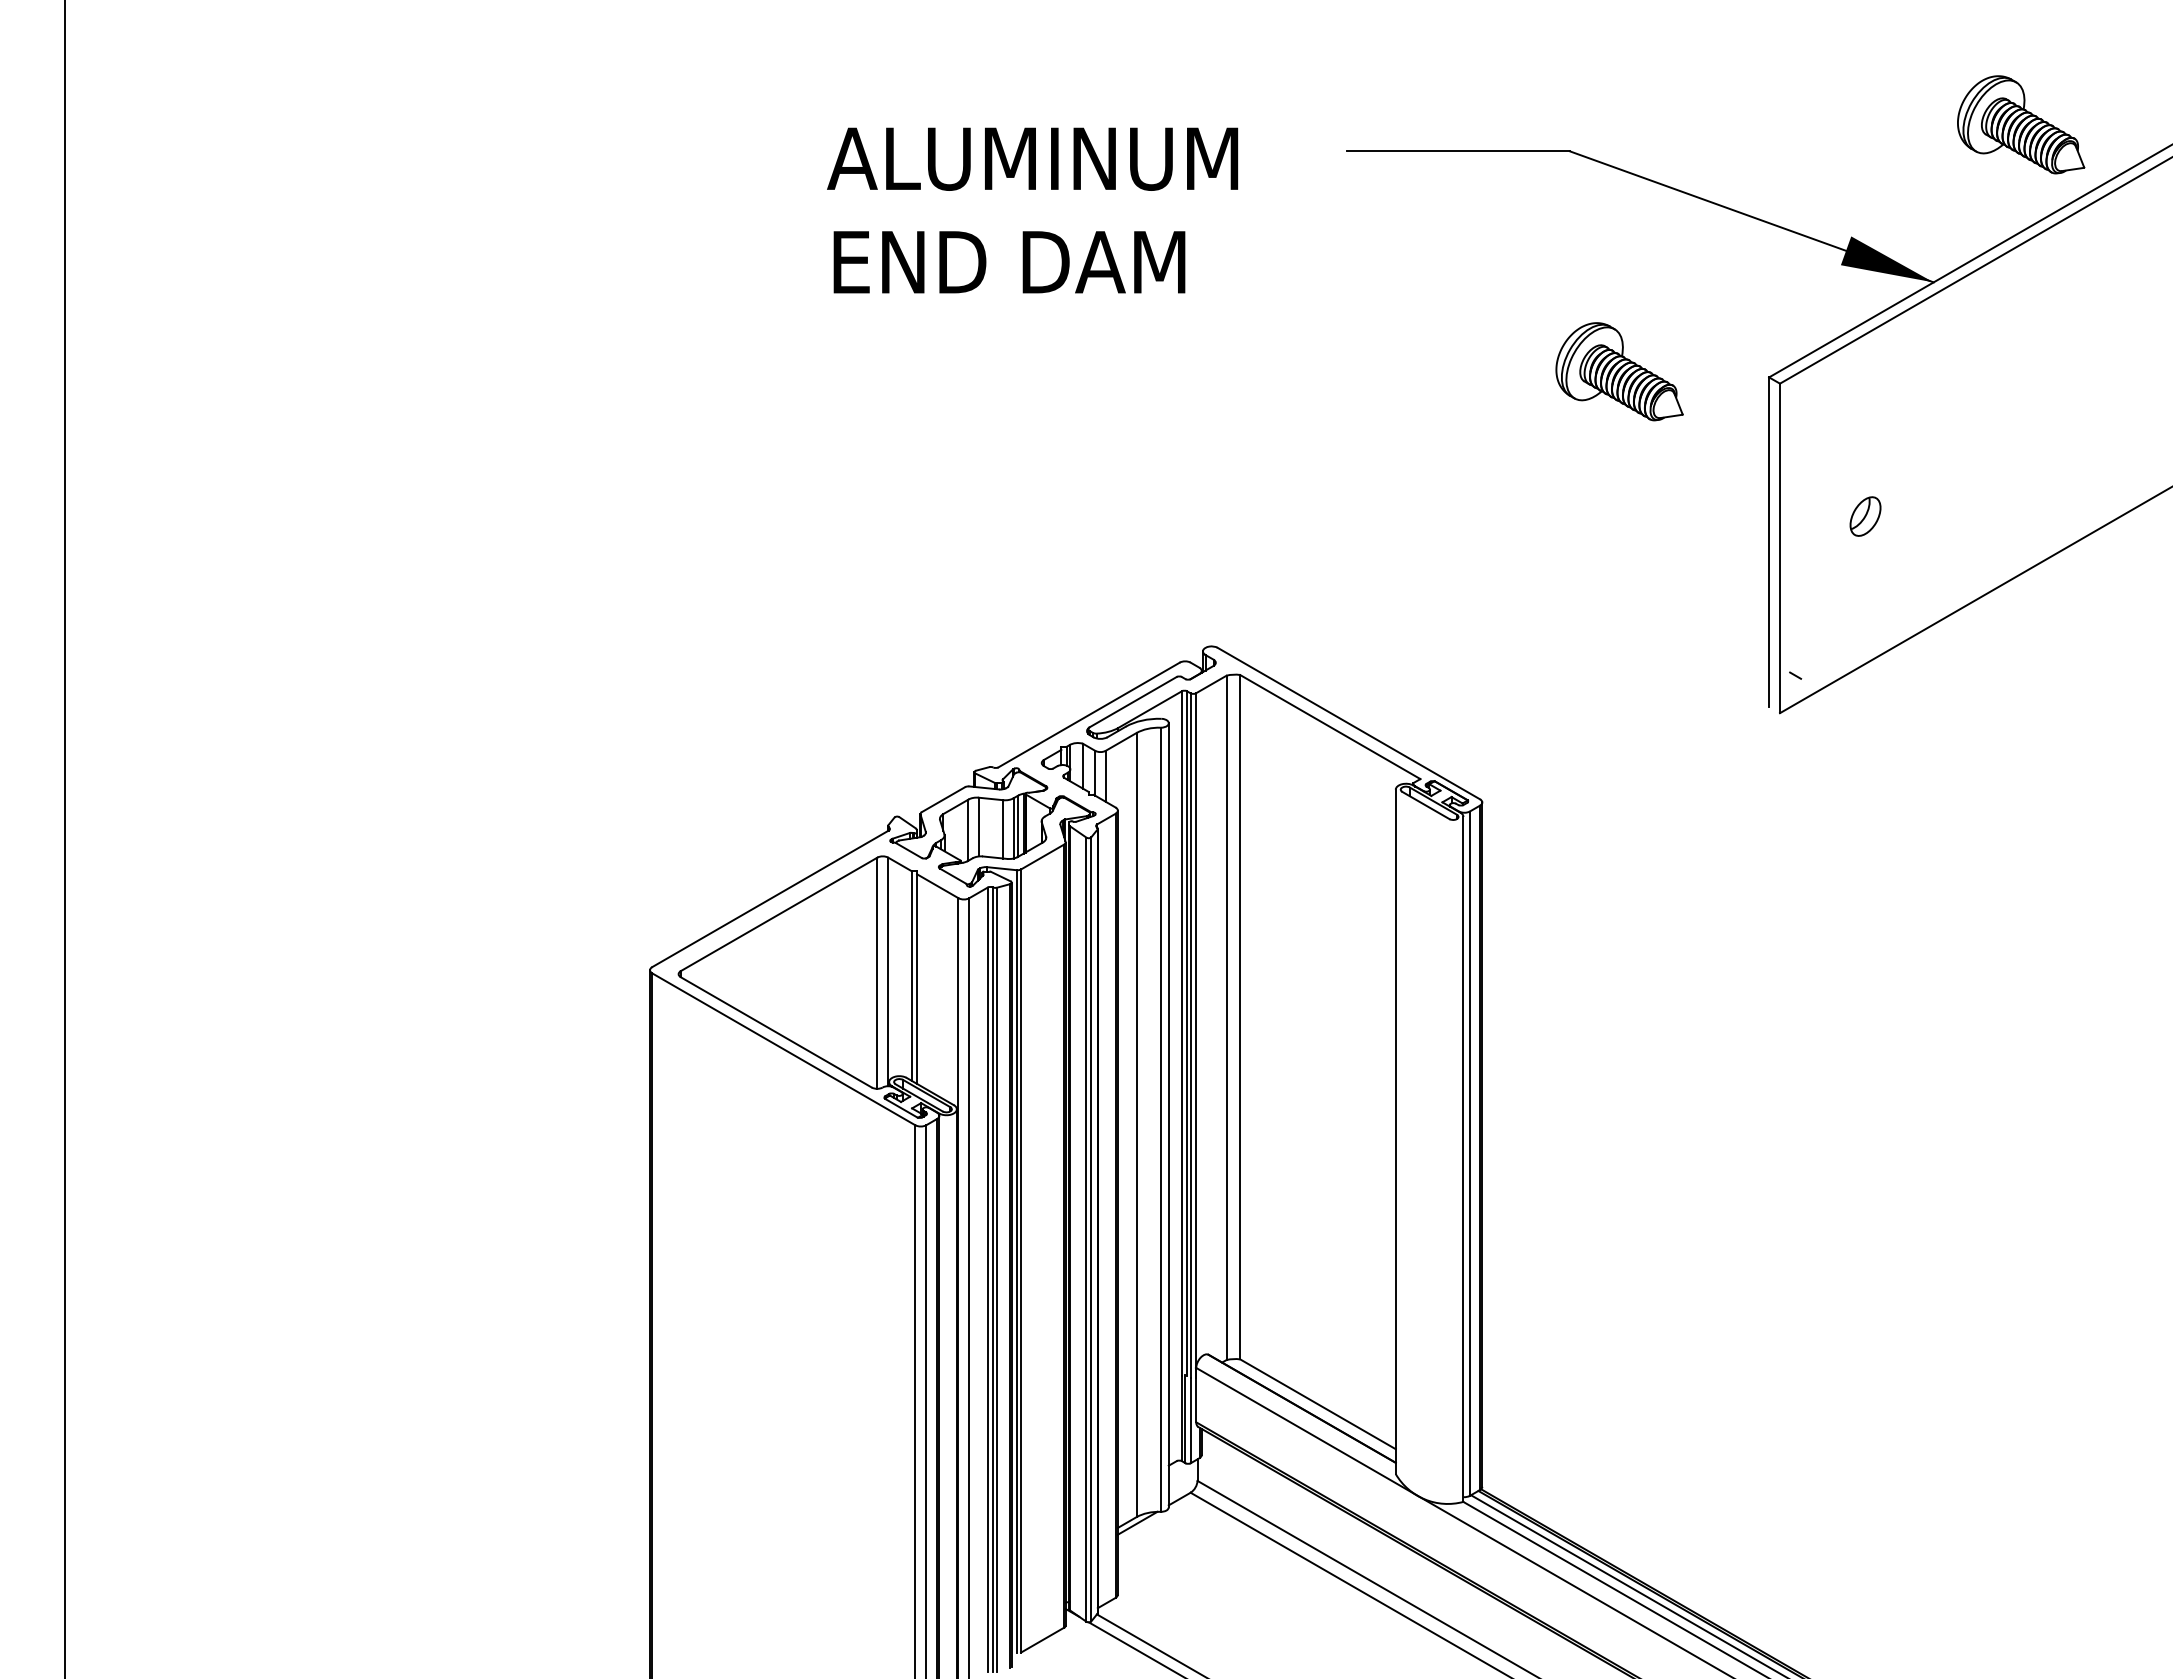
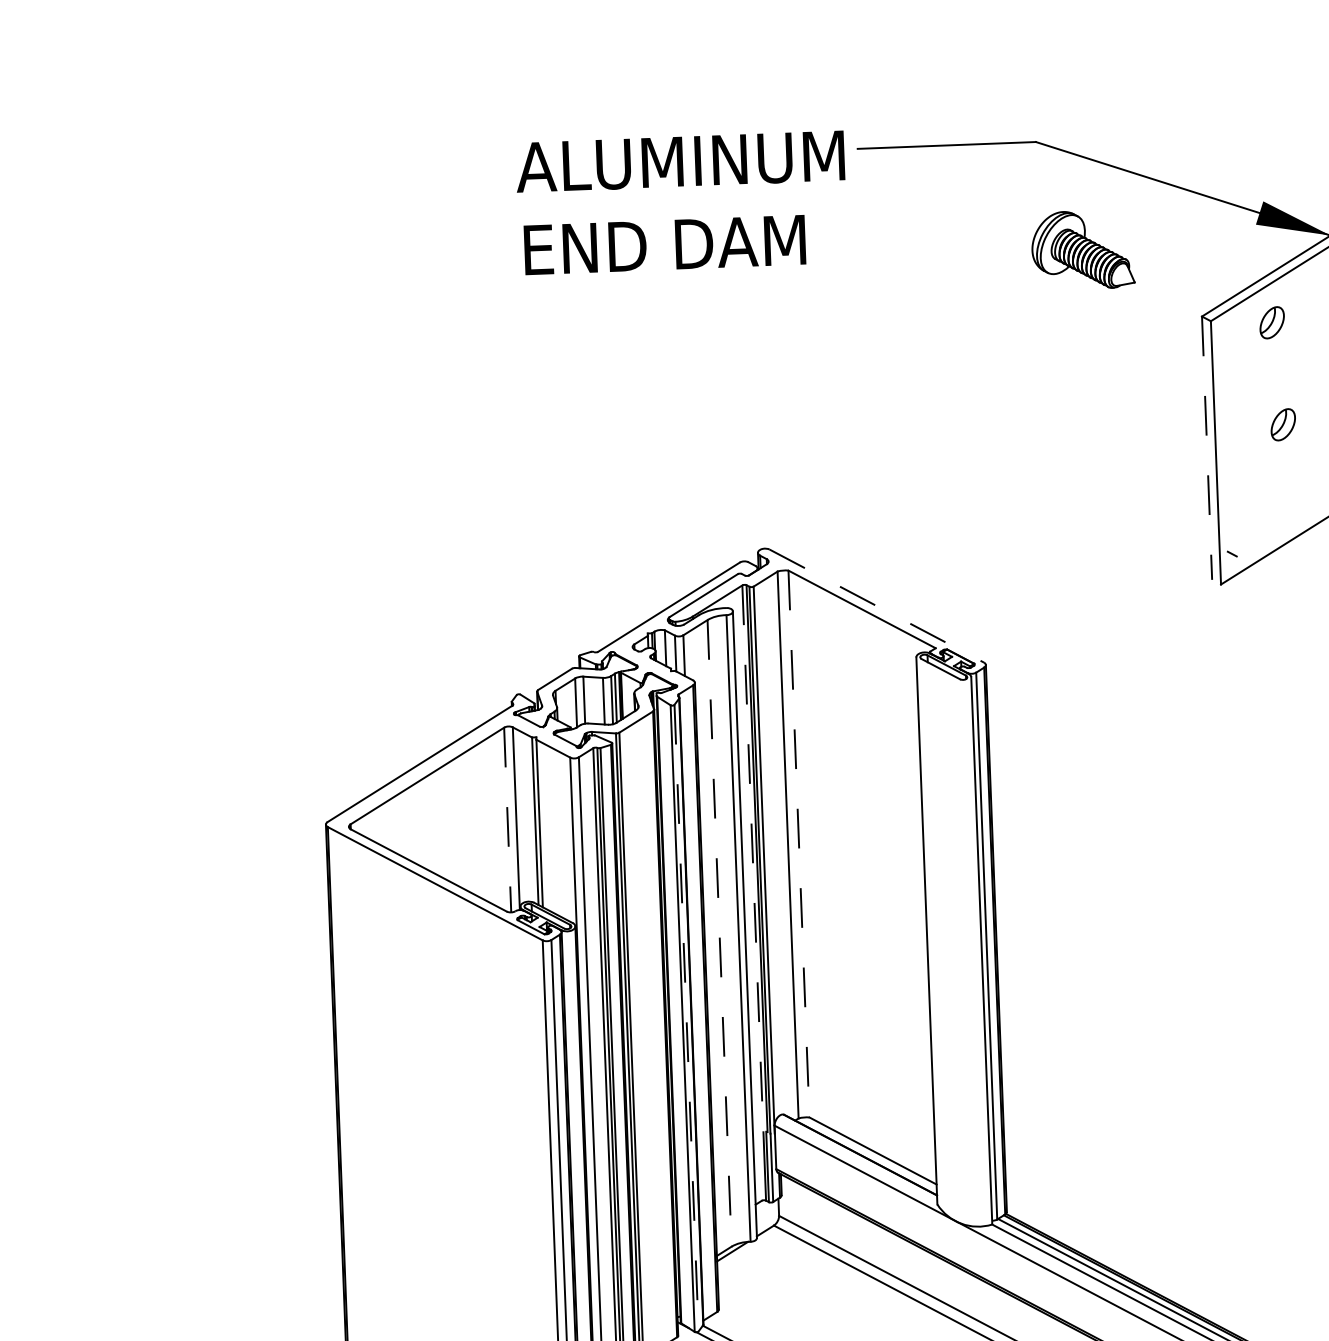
text: (1032, 210) -> (681, 202), moved
part: (1619, 371) -> (1082, 249), moved
part: (1856, 388) -> (1272, 322), added
line: (1769, 542) -> (1207, 448), solid -> dashed
line: (1349, 723) -> (877, 606), solid -> dashed
line: (877, 973) -> (507, 820), solid -> dashed
line: (1240, 1017) -> (799, 844), solid -> dashed
line: (1181, 1033) -> (752, 858), solid -> dashed
line: (1136, 1125) -> (719, 933), solid -> dashed
line: (1091, 1229) -> (686, 1018), solid -> dashed

